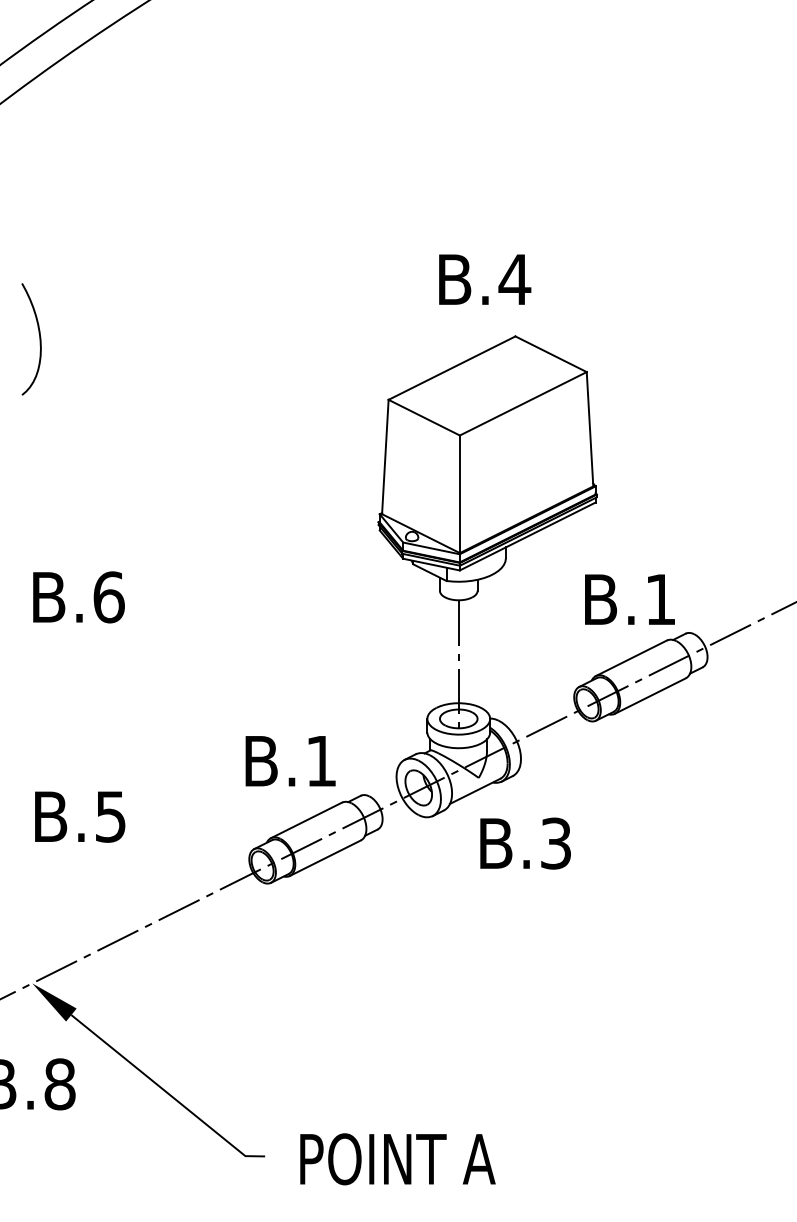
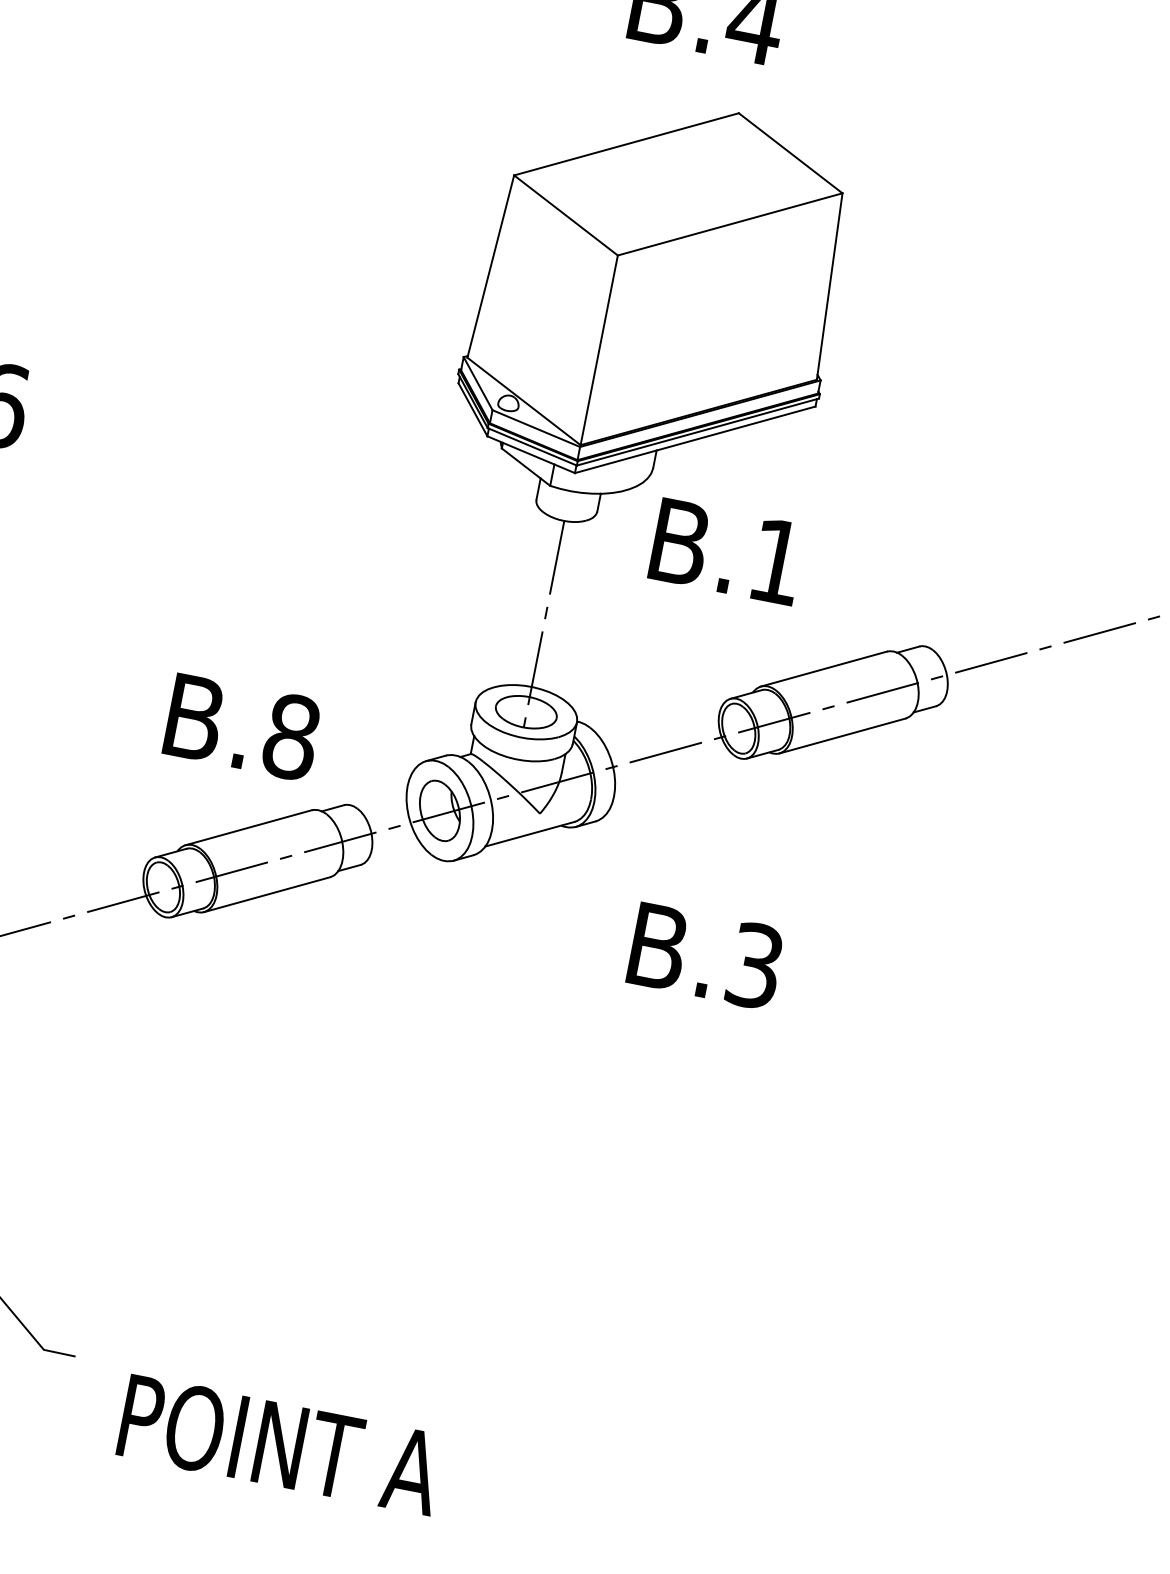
text: (629, 599) -> (726, 551), moved
text: (321, 761) -> (291, 737), B.1 -> B.8
text: (525, 843) -> (705, 956), moved
text: (397, 1159) -> (279, 1445), moved

